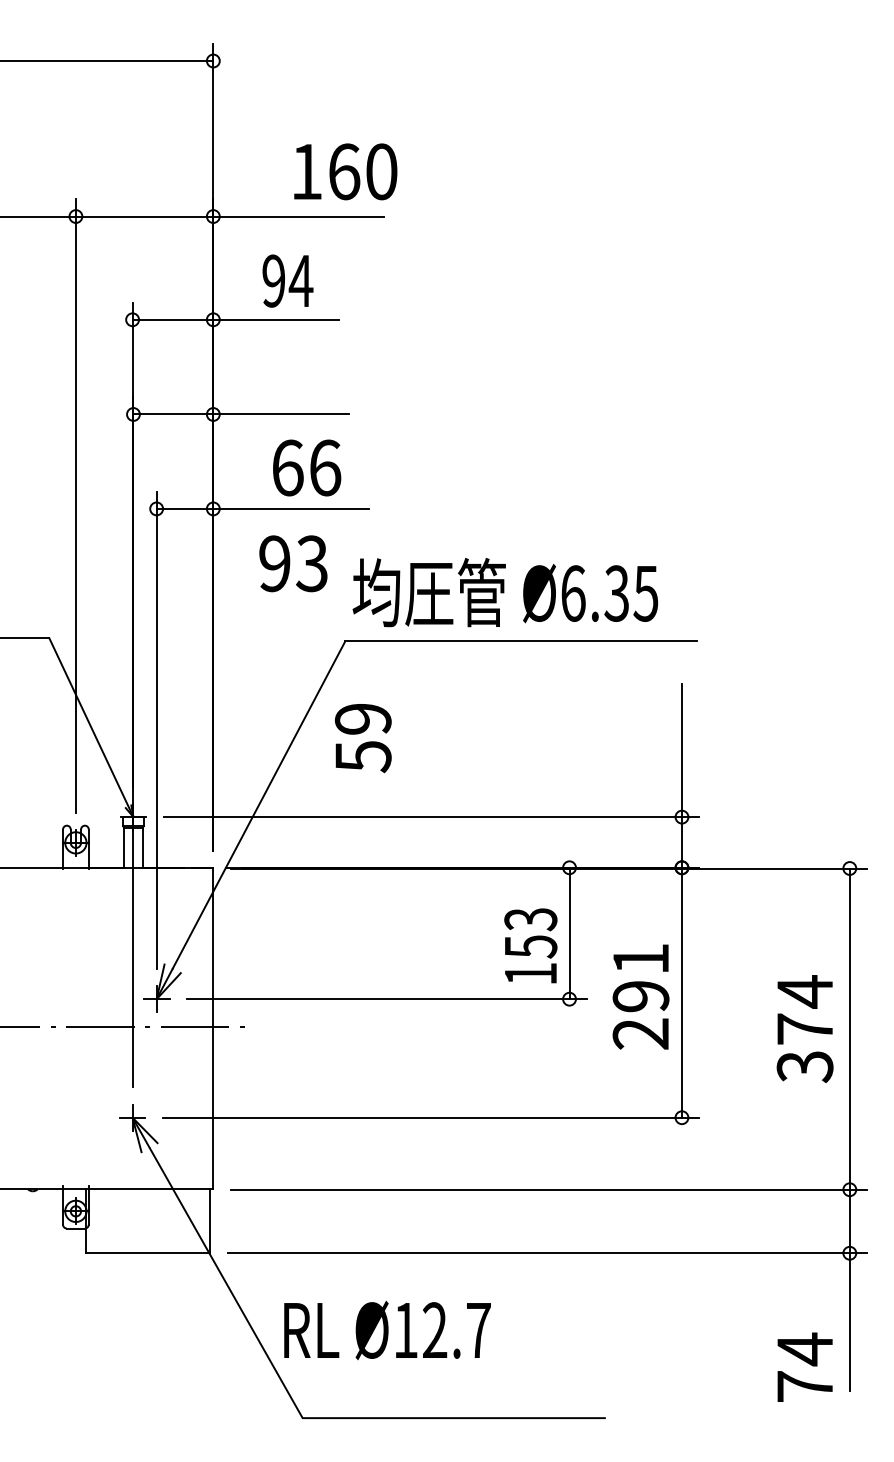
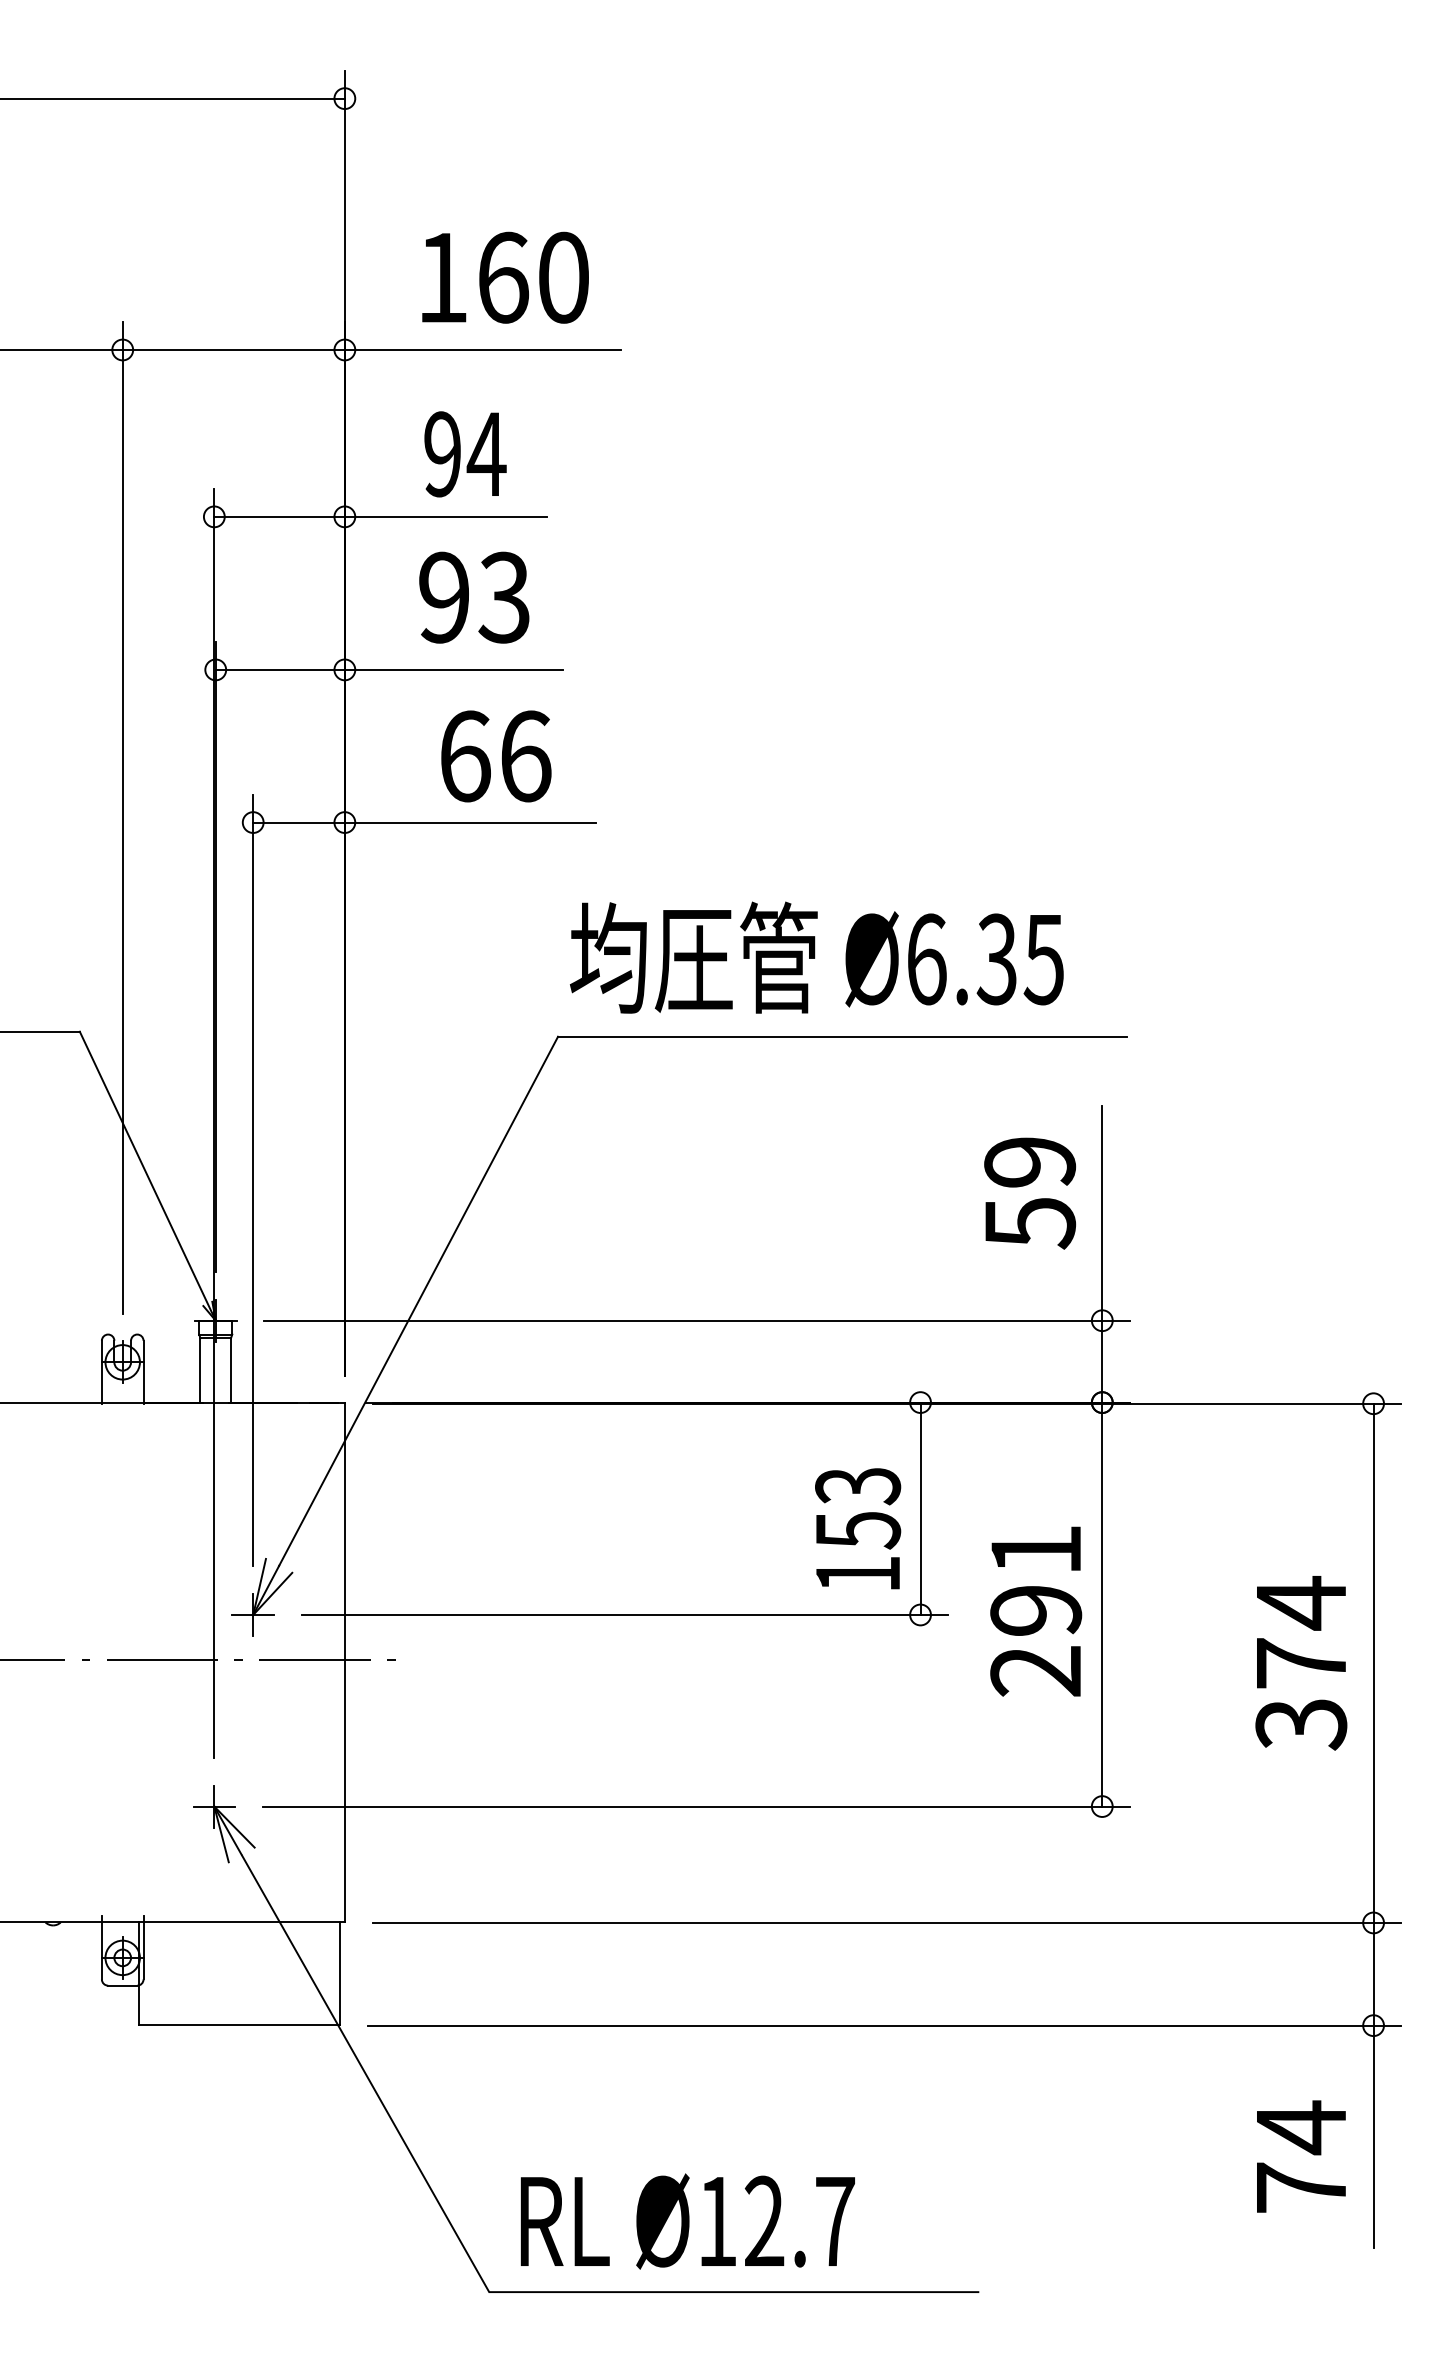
text: (345, 171) -> (505, 277), moved
text: (293, 563) -> (474, 597), moved
text: (363, 738) -> (1030, 1193), moved
text: (387, 1330) -> (687, 2221), moved
text: (804, 1366) -> (1300, 2155), moved

